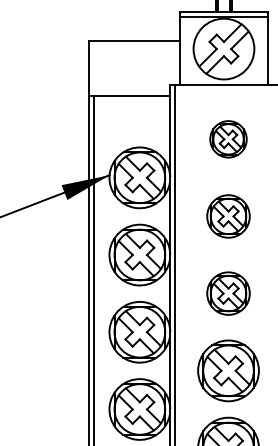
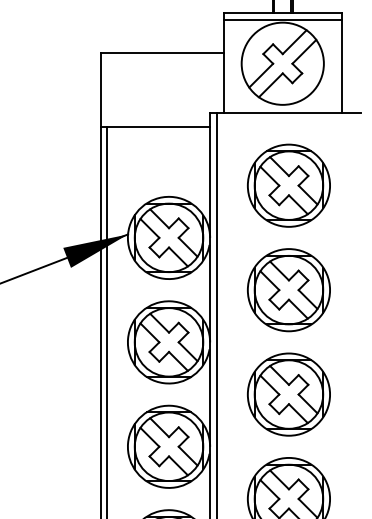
part: (228, 139) -> (288, 186), size x1.67
part: (228, 216) -> (288, 290), size x1.43
part: (228, 293) -> (288, 394), size x1.43

